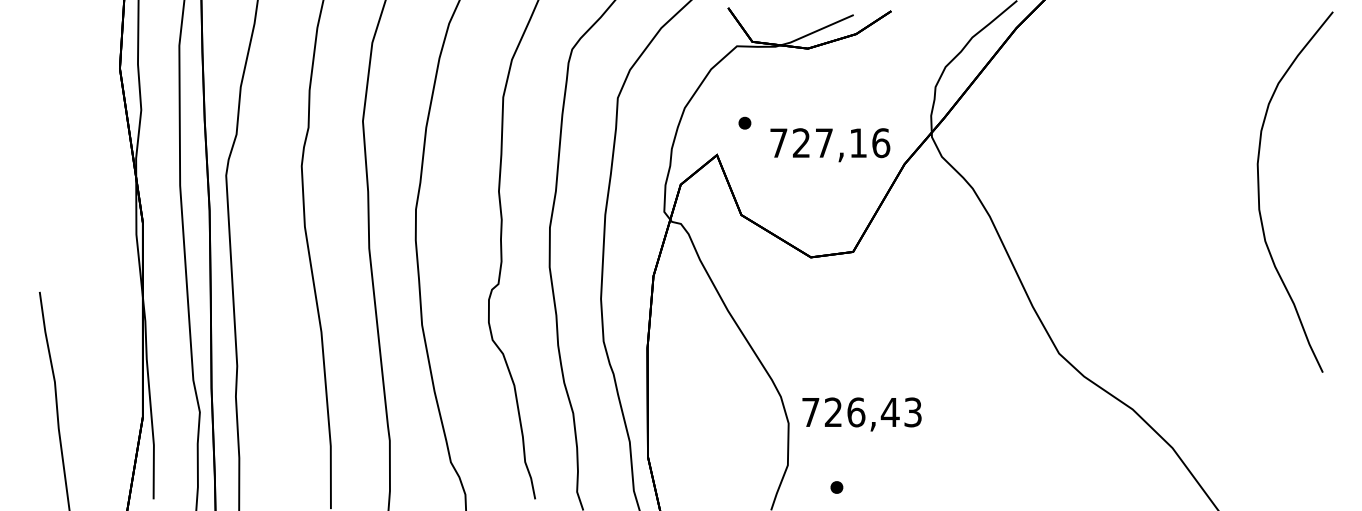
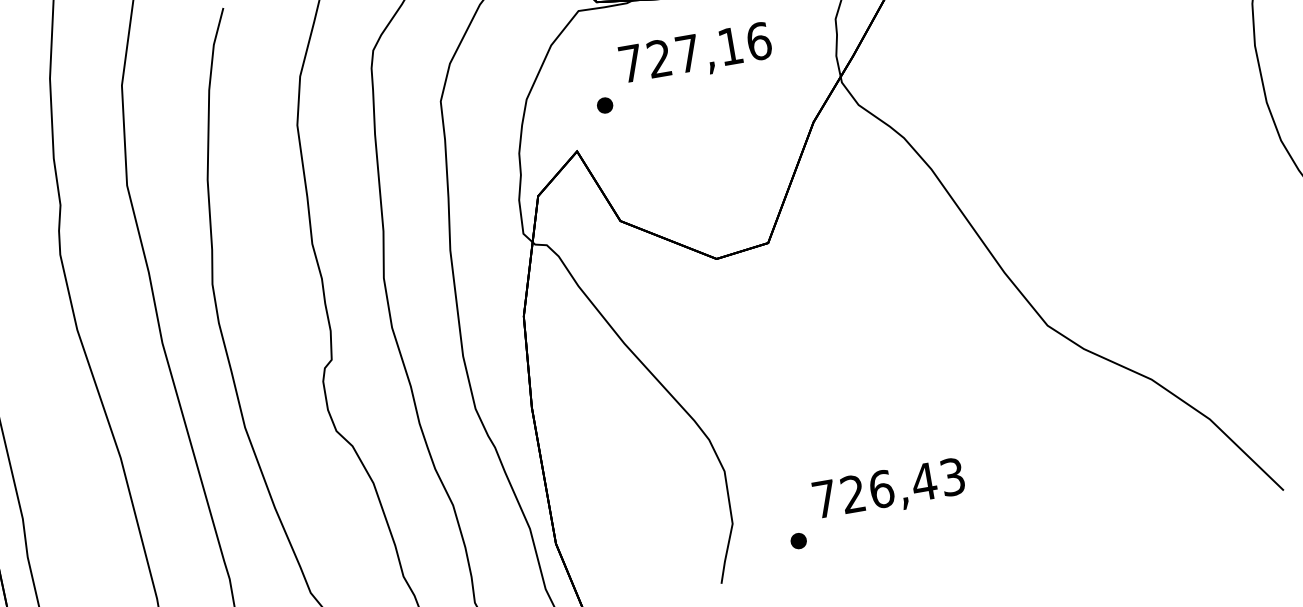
text: (830, 145) -> (696, 55), moved
text: (861, 414) -> (888, 490), moved

